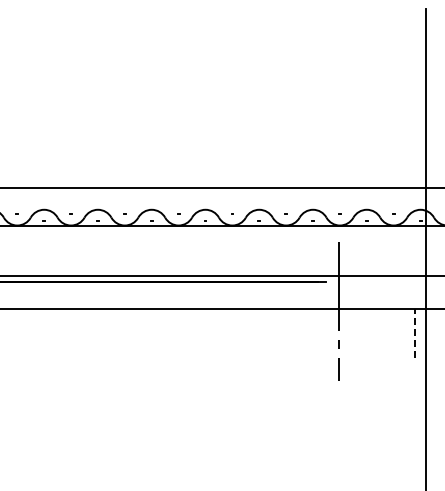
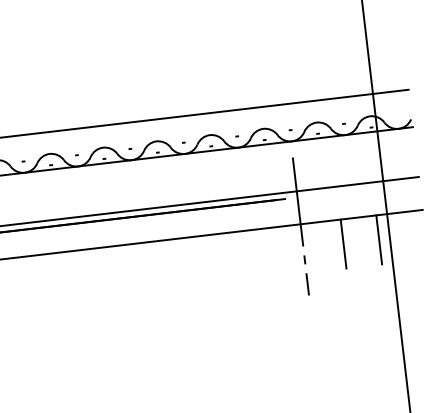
line: (379, 333) -> (343, 243), added
line: (415, 333) -> (379, 239), dashed -> solid

